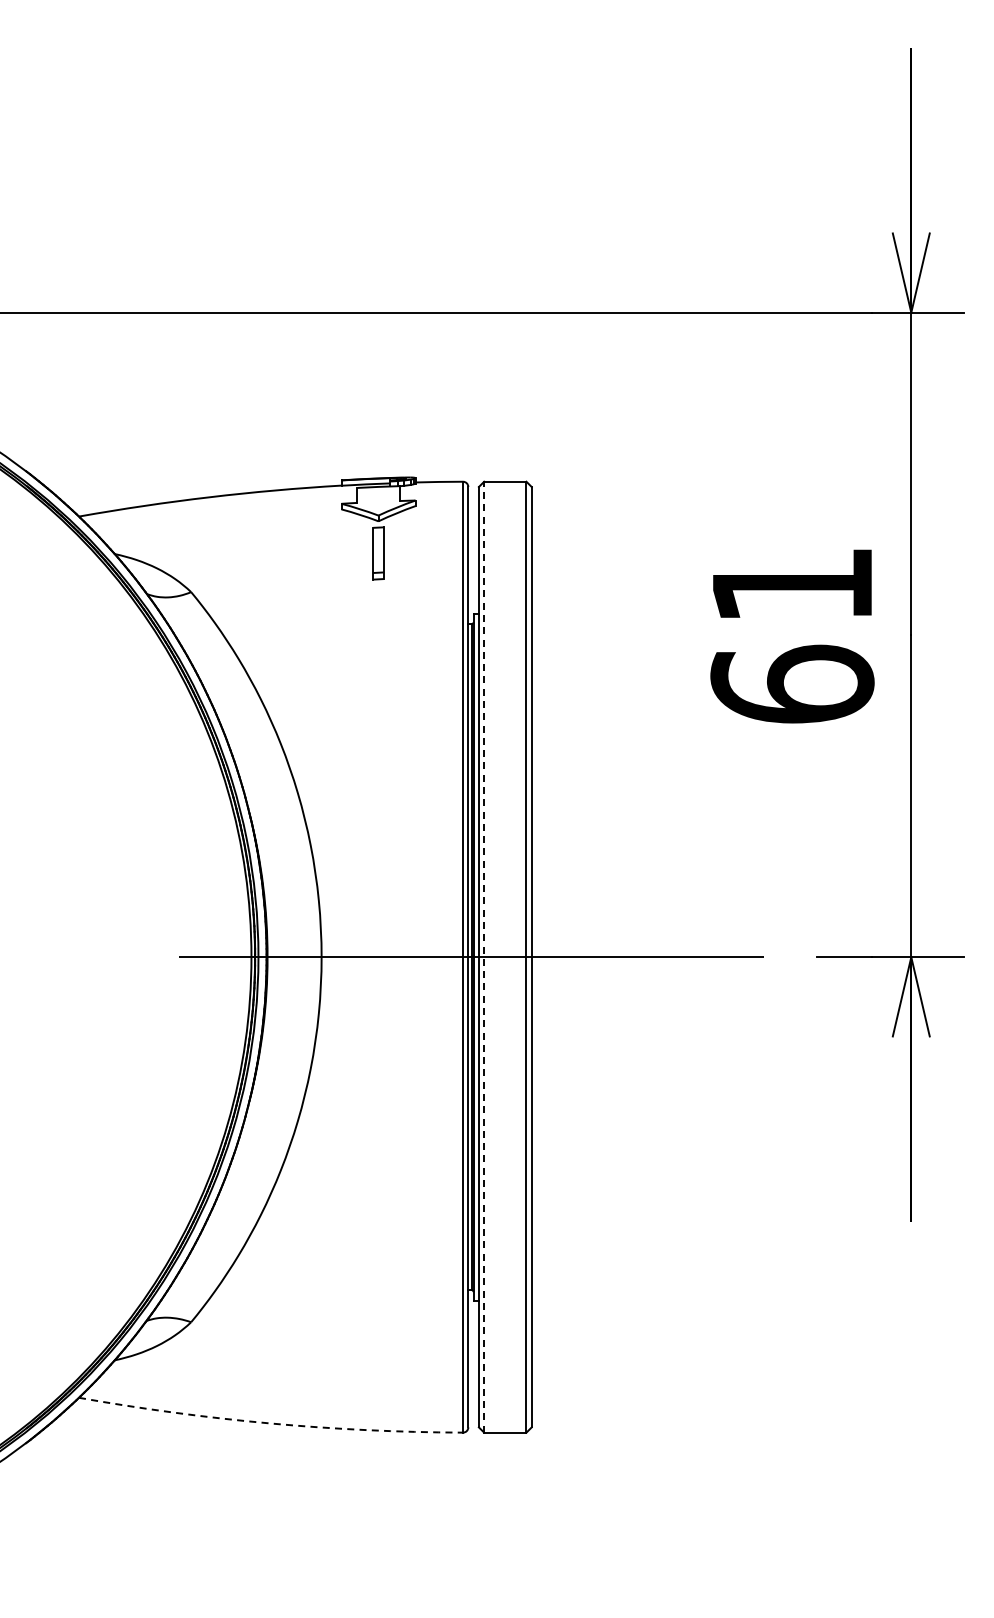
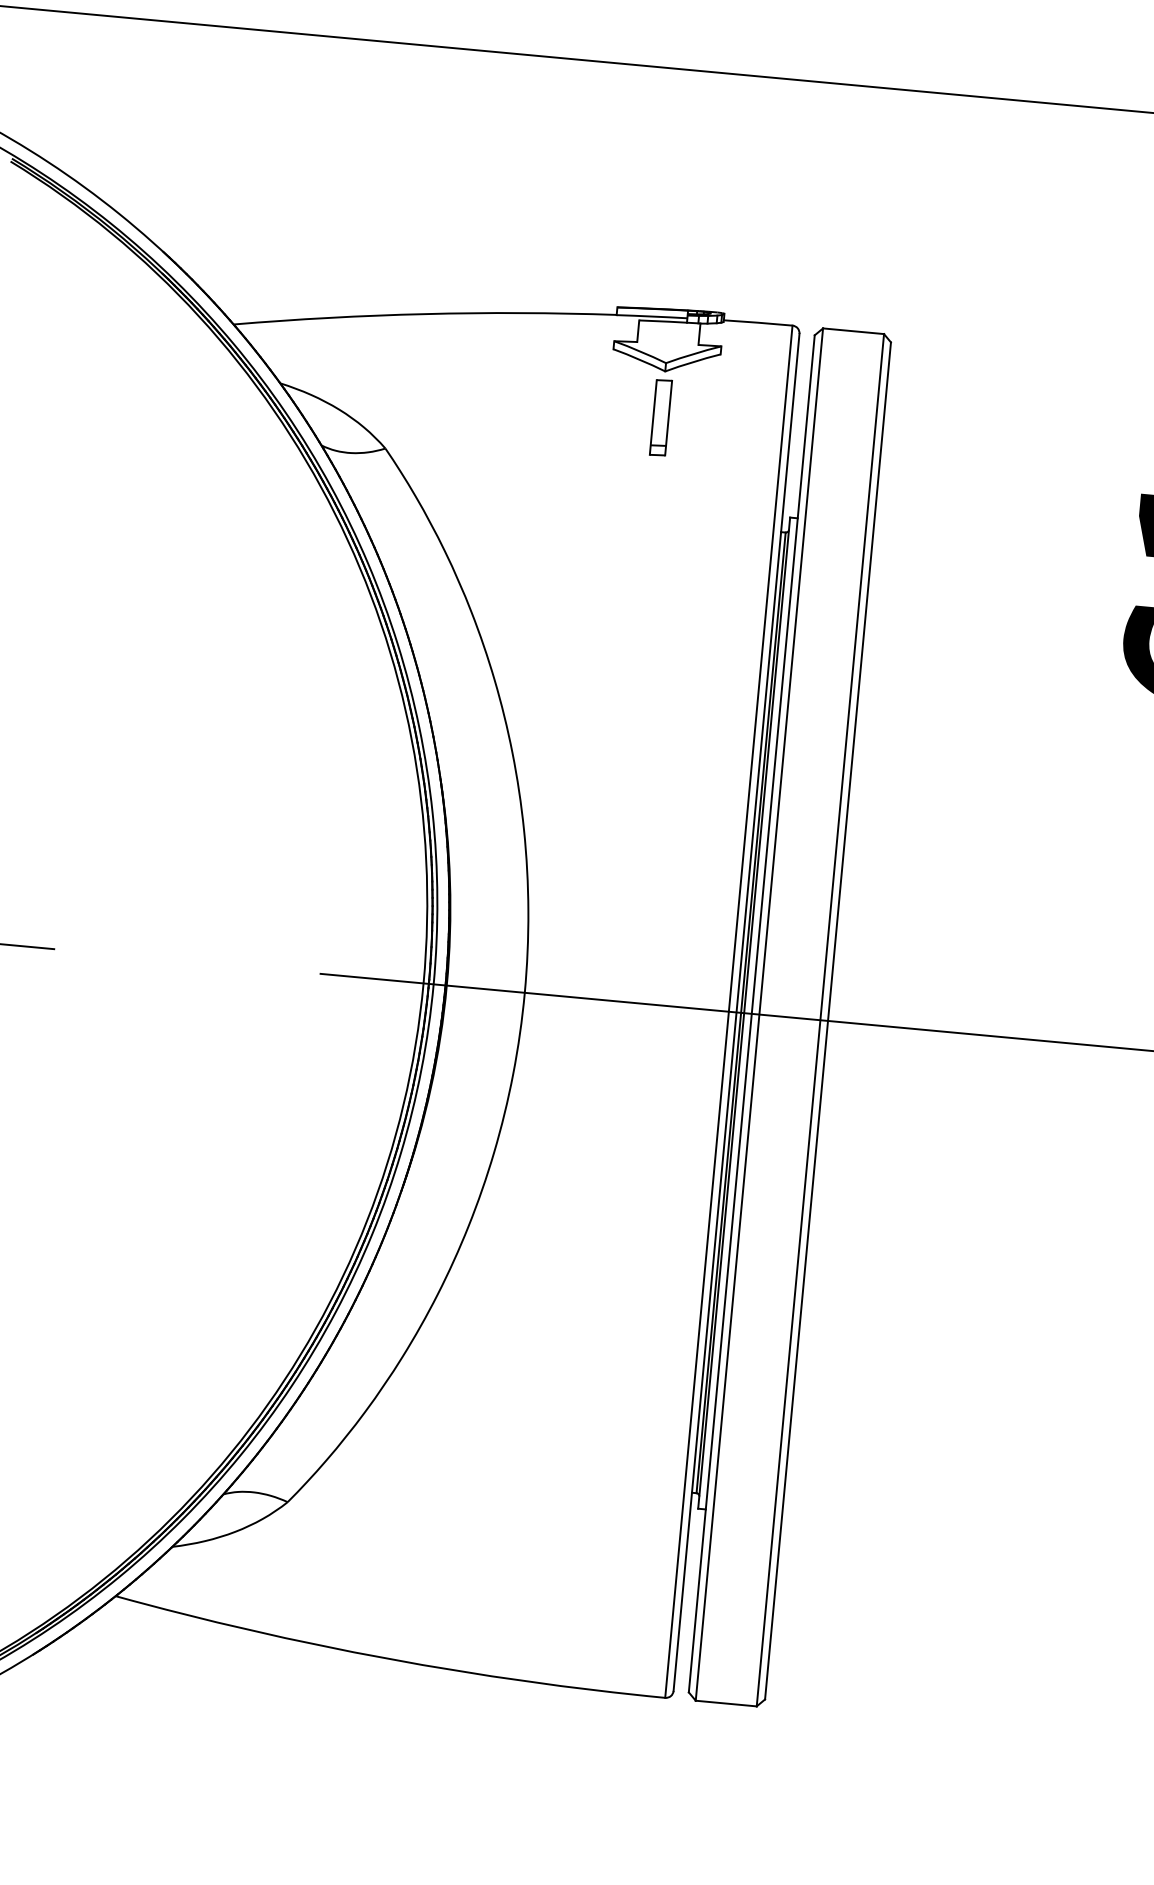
line: (484, 956) -> (759, 1013), dashed -> solid
arc: (270, 1423) -> (388, 1658), dashed -> solid

